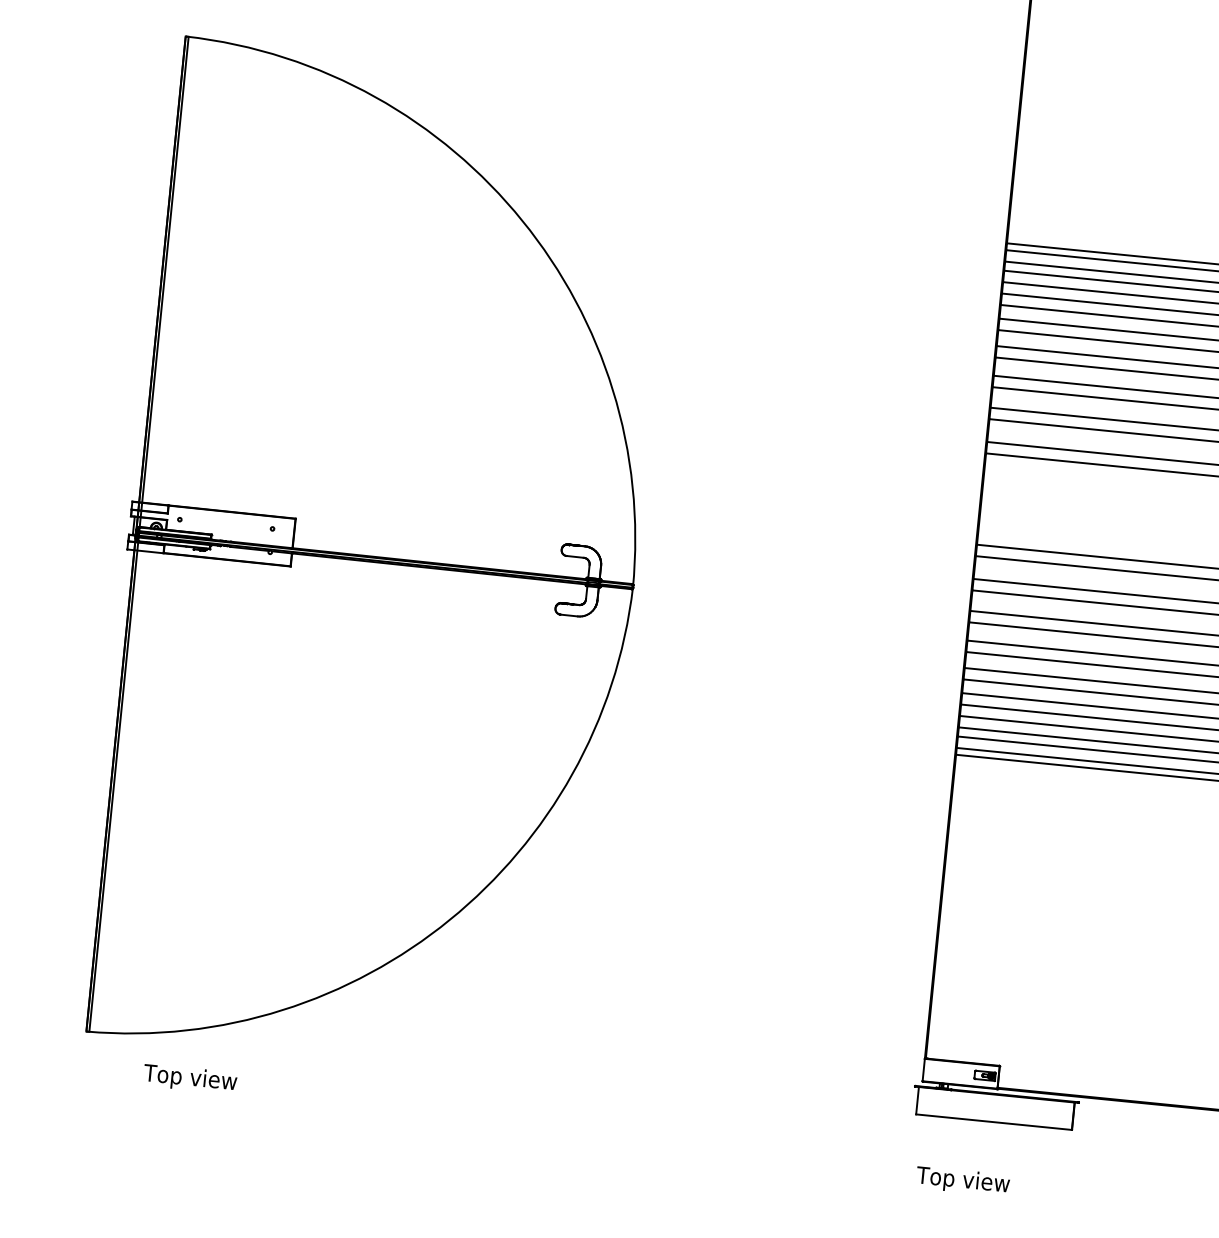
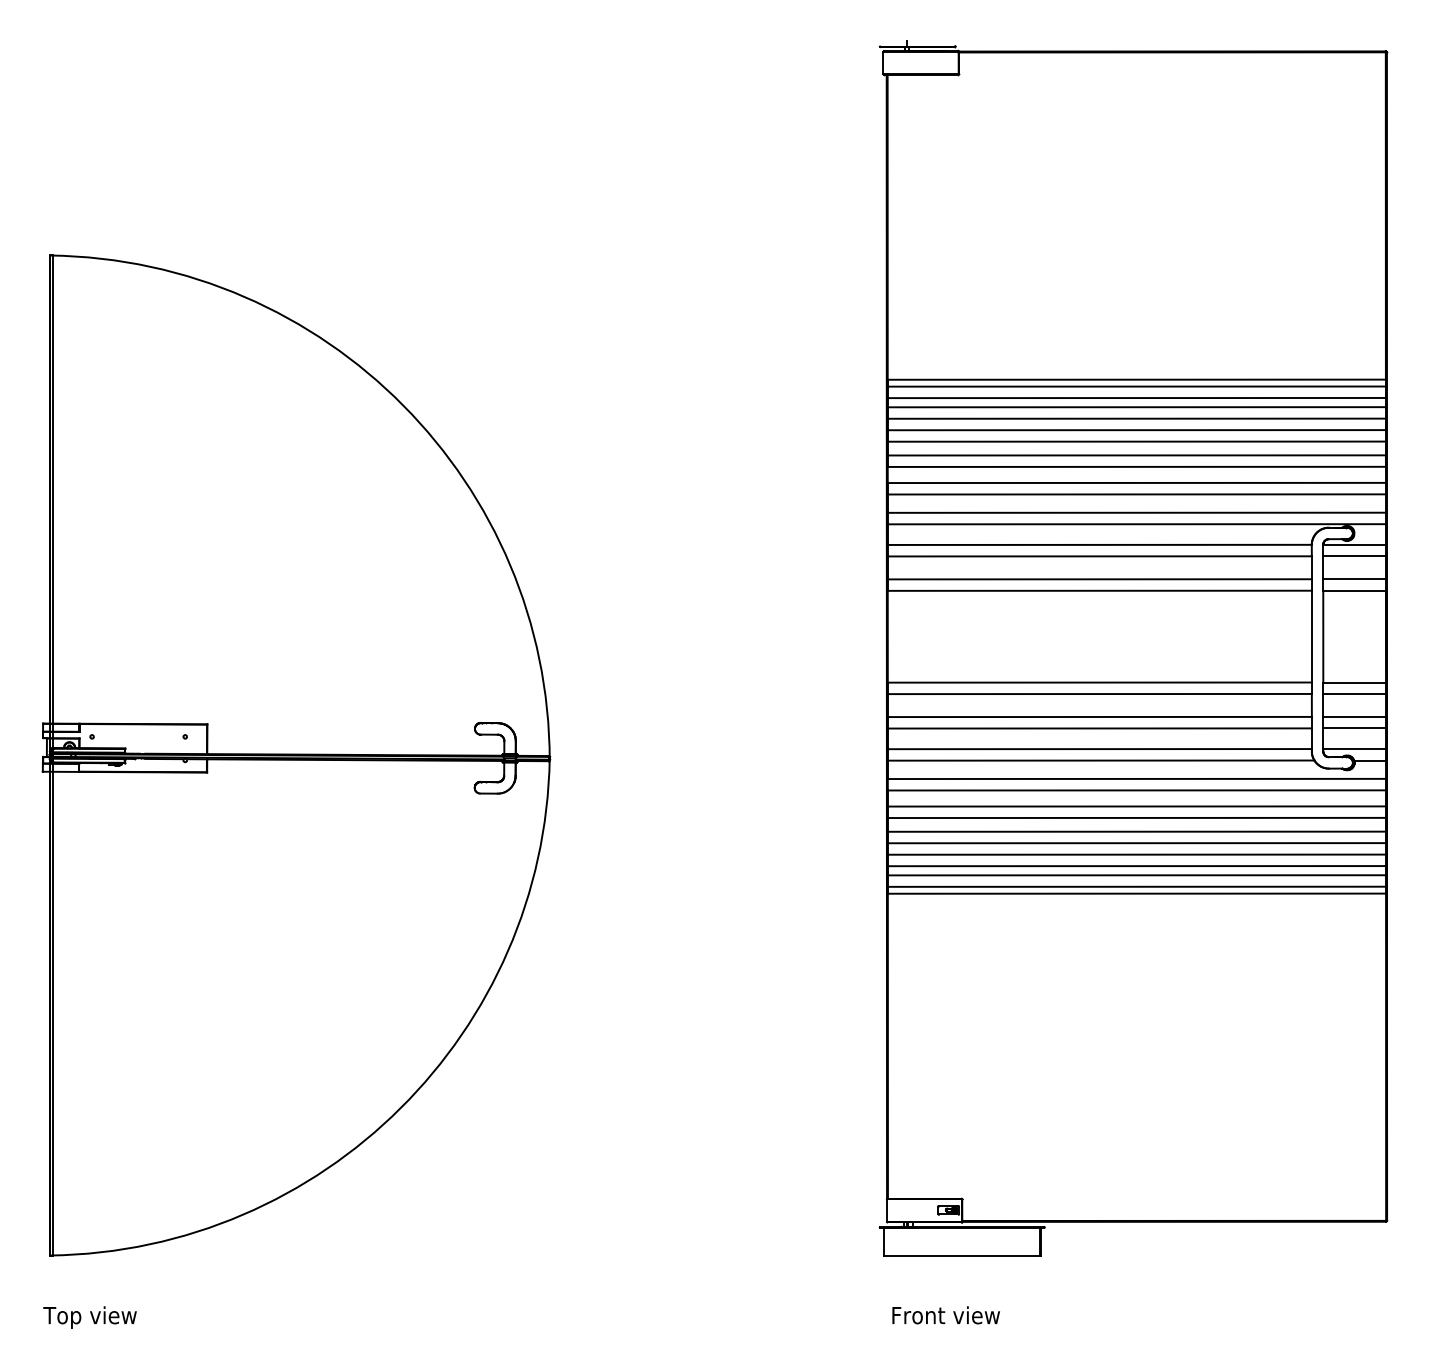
text: (189, 1079) -> (89, 1317), moved
text: (970, 1182) -> (944, 1317), Top view -> Front view

